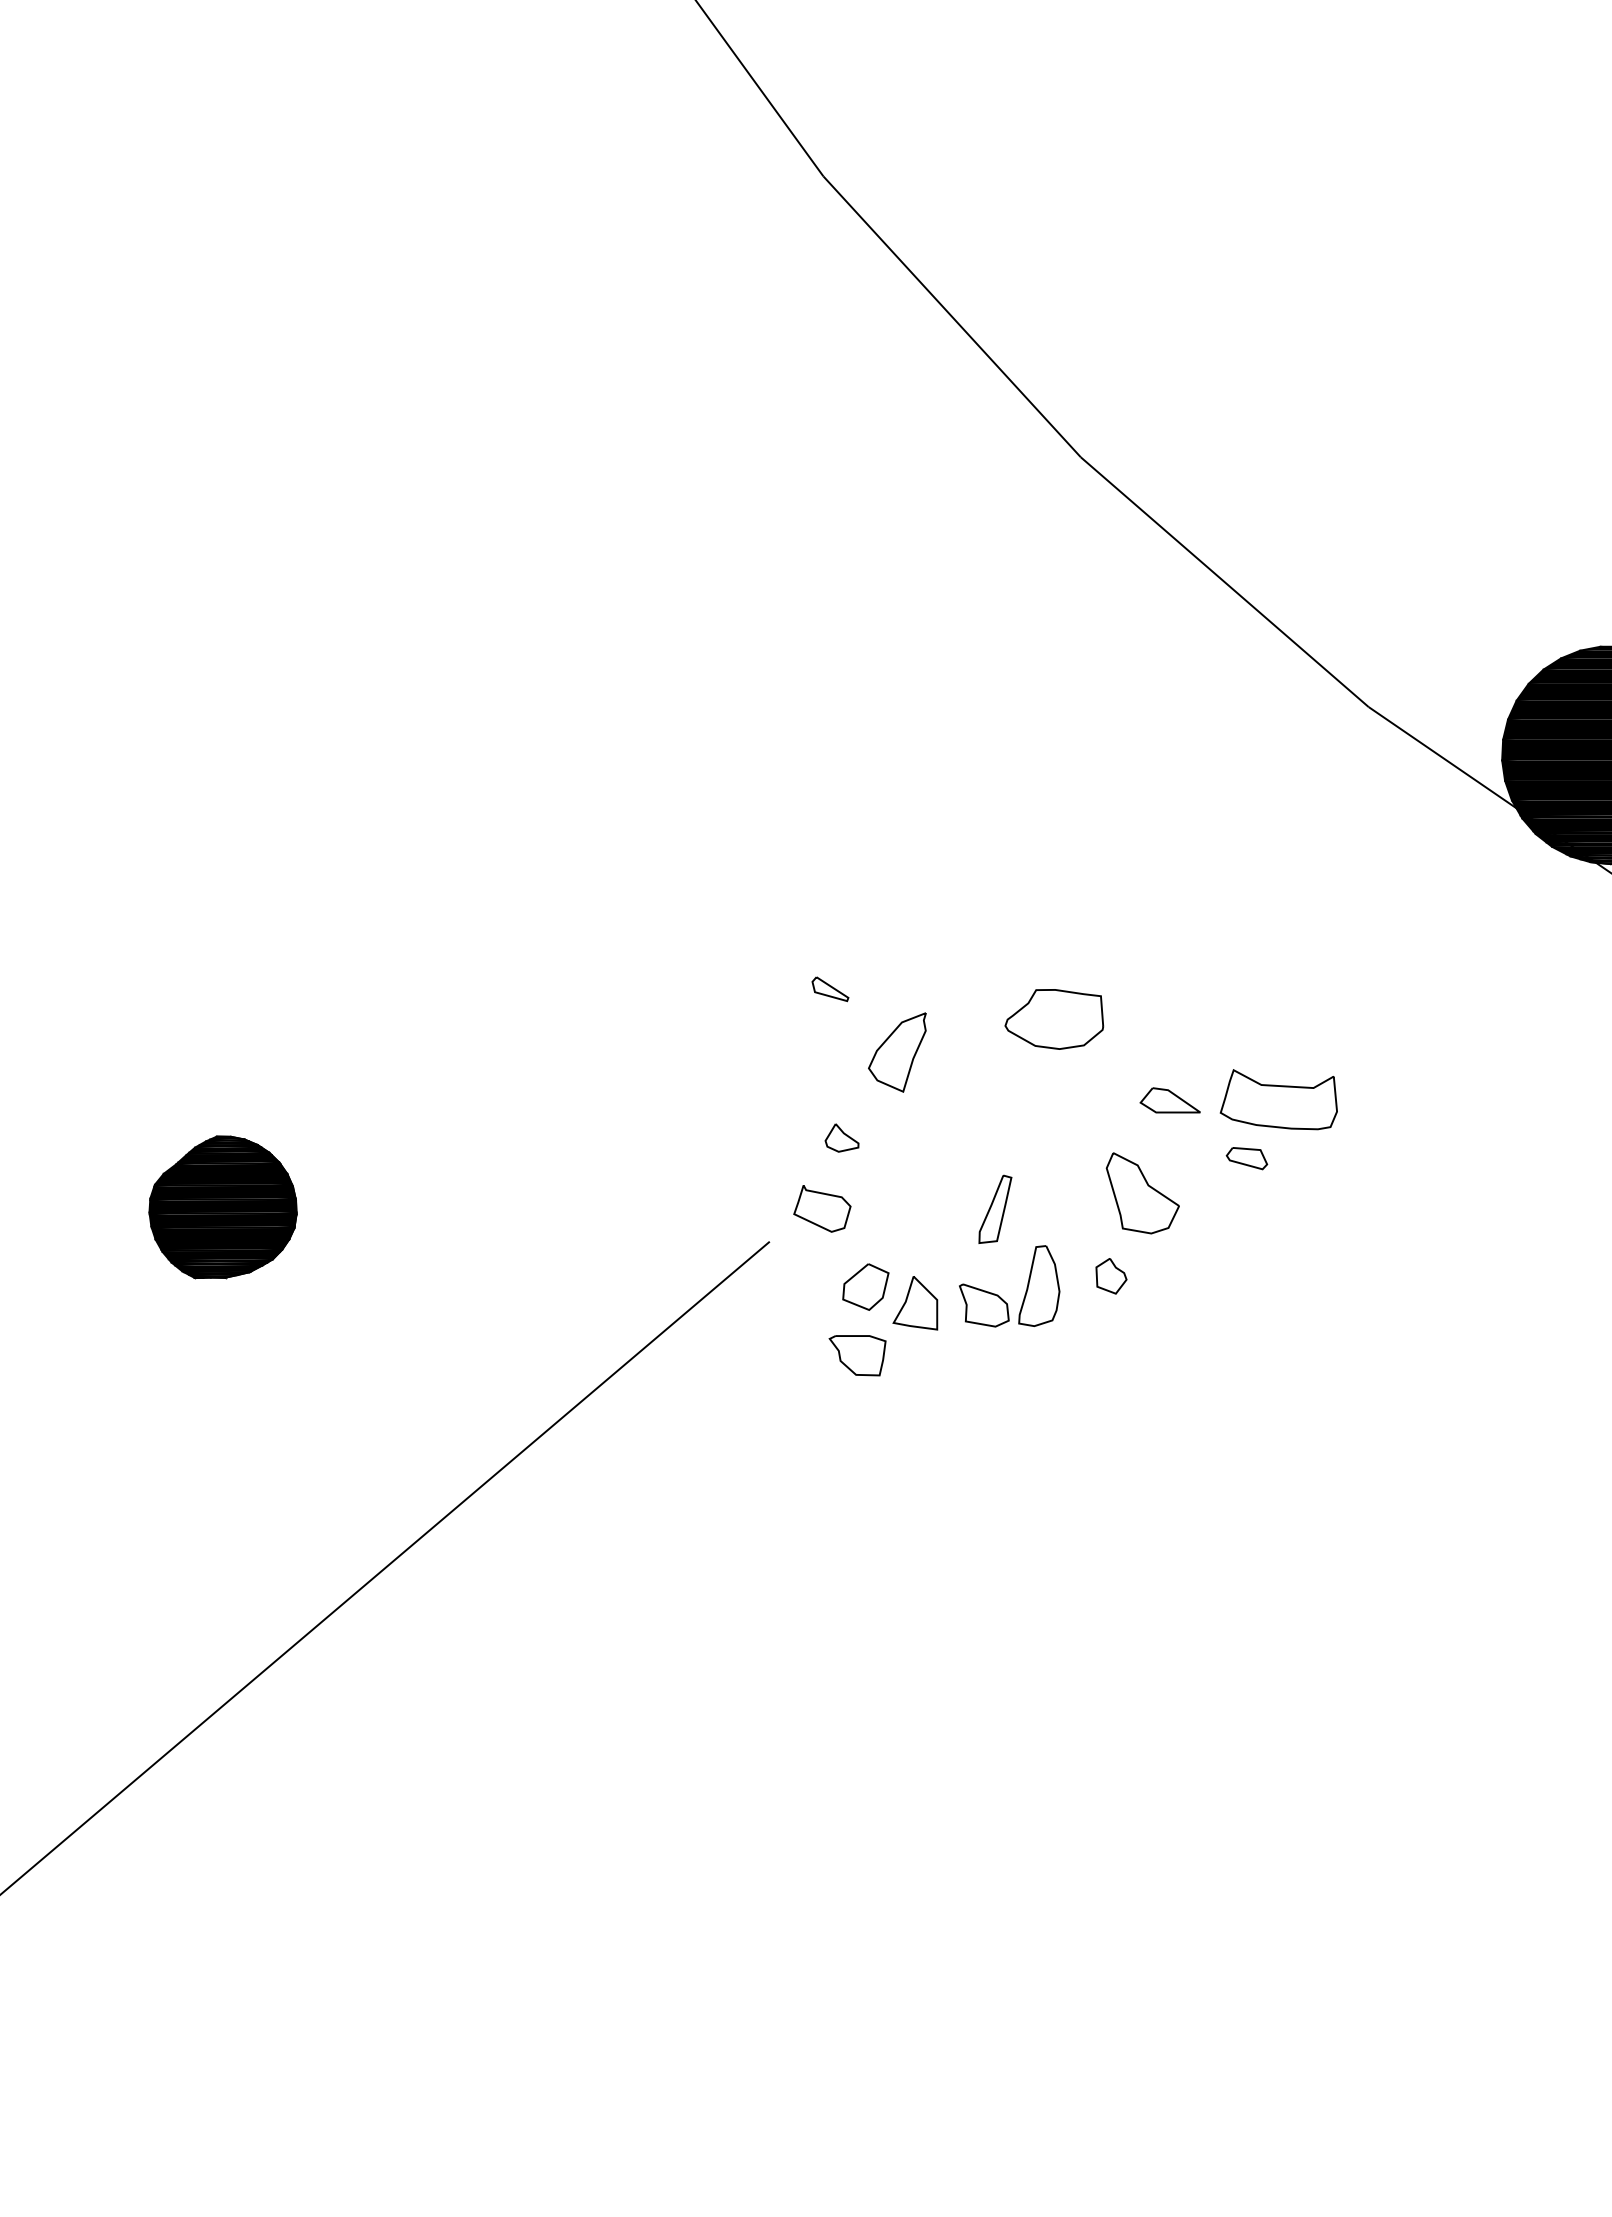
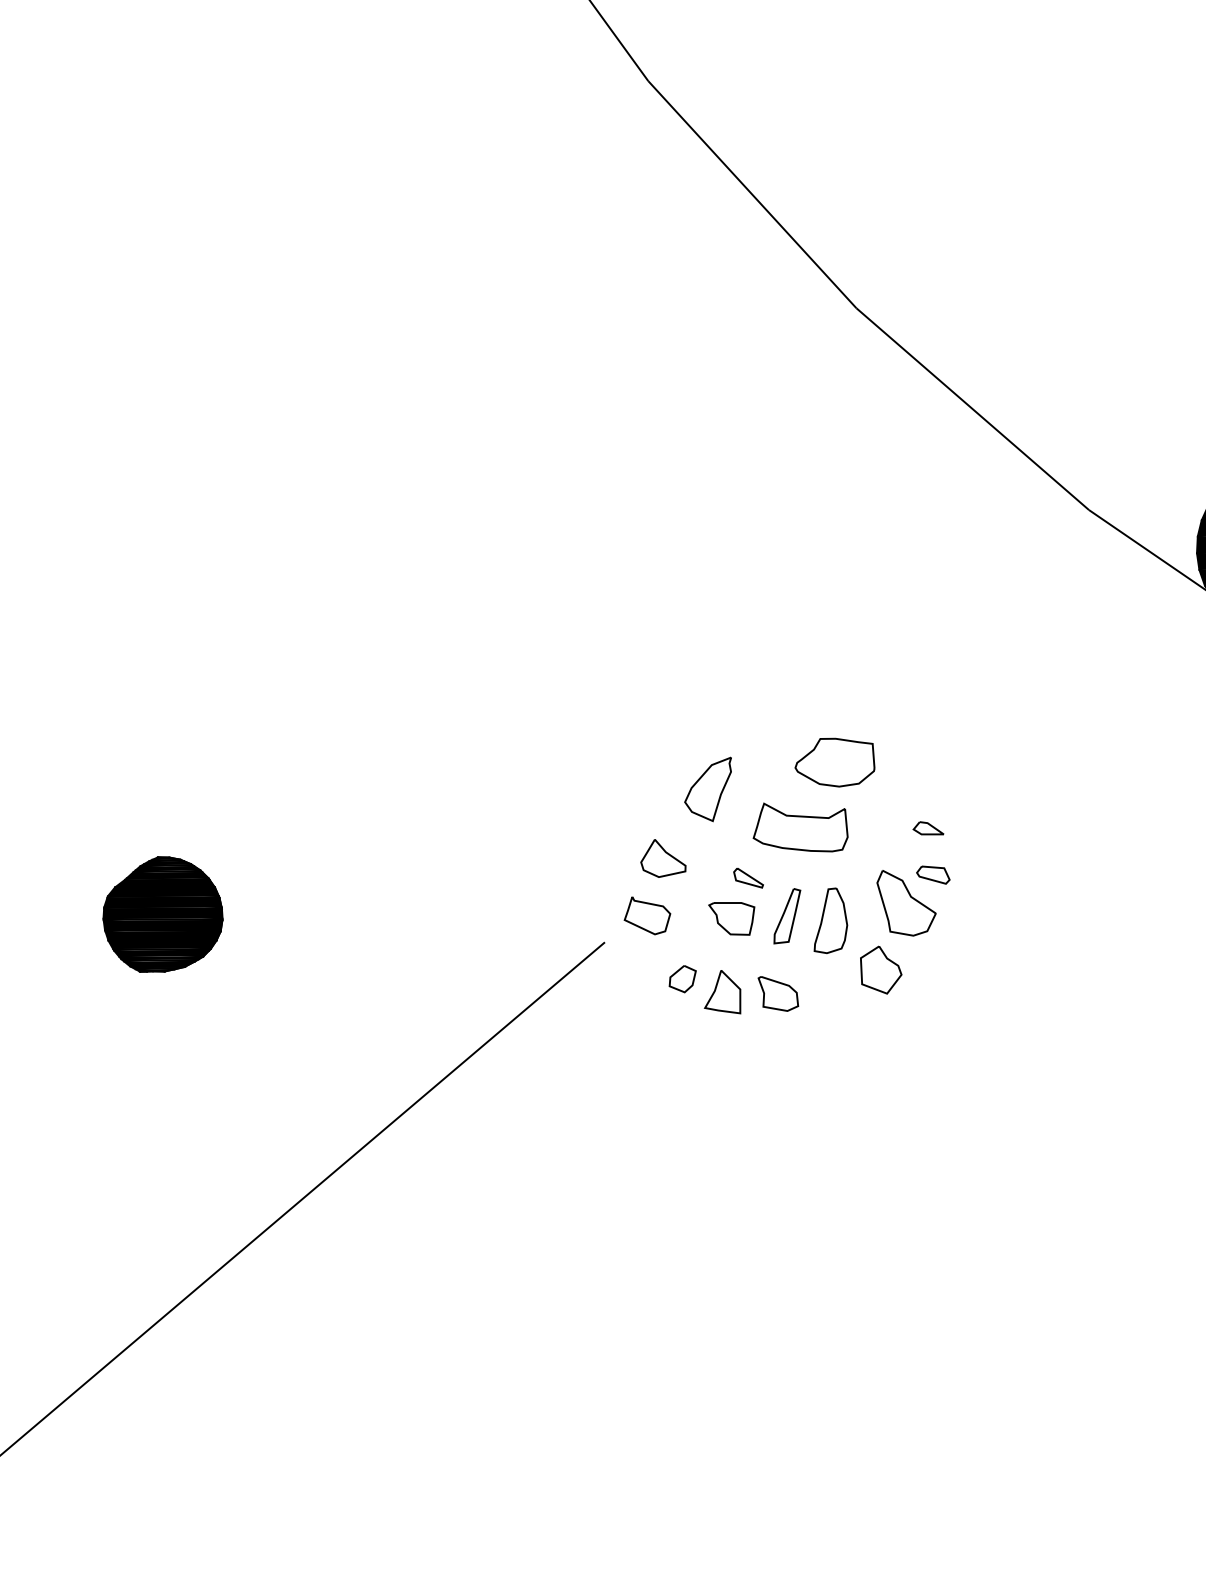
part: (830, 989) -> (748, 878), moved
part: (1278, 1099) -> (800, 827), moved
part: (1169, 1100) -> (928, 828), size x0.62
part: (841, 1137) -> (662, 858), size x1.67
part: (1246, 1158) -> (932, 875), moved
part: (1111, 1276) -> (881, 970), size x1.67
part: (1039, 1285) -> (831, 920), moved
part: (866, 1287) -> (683, 979), size x0.71
part: (857, 1355) -> (731, 918), moved

